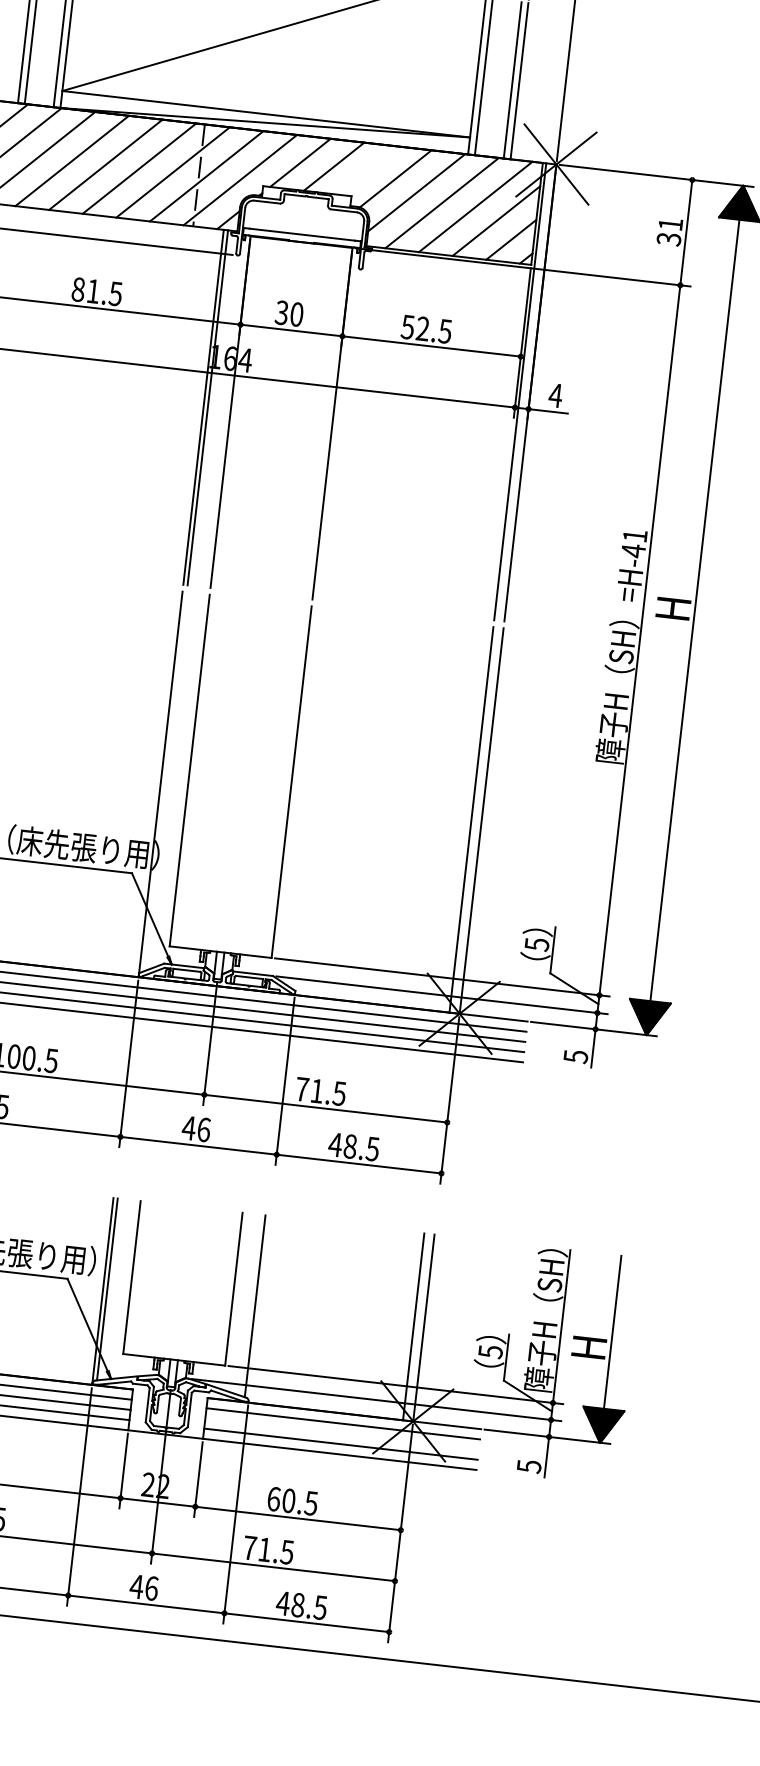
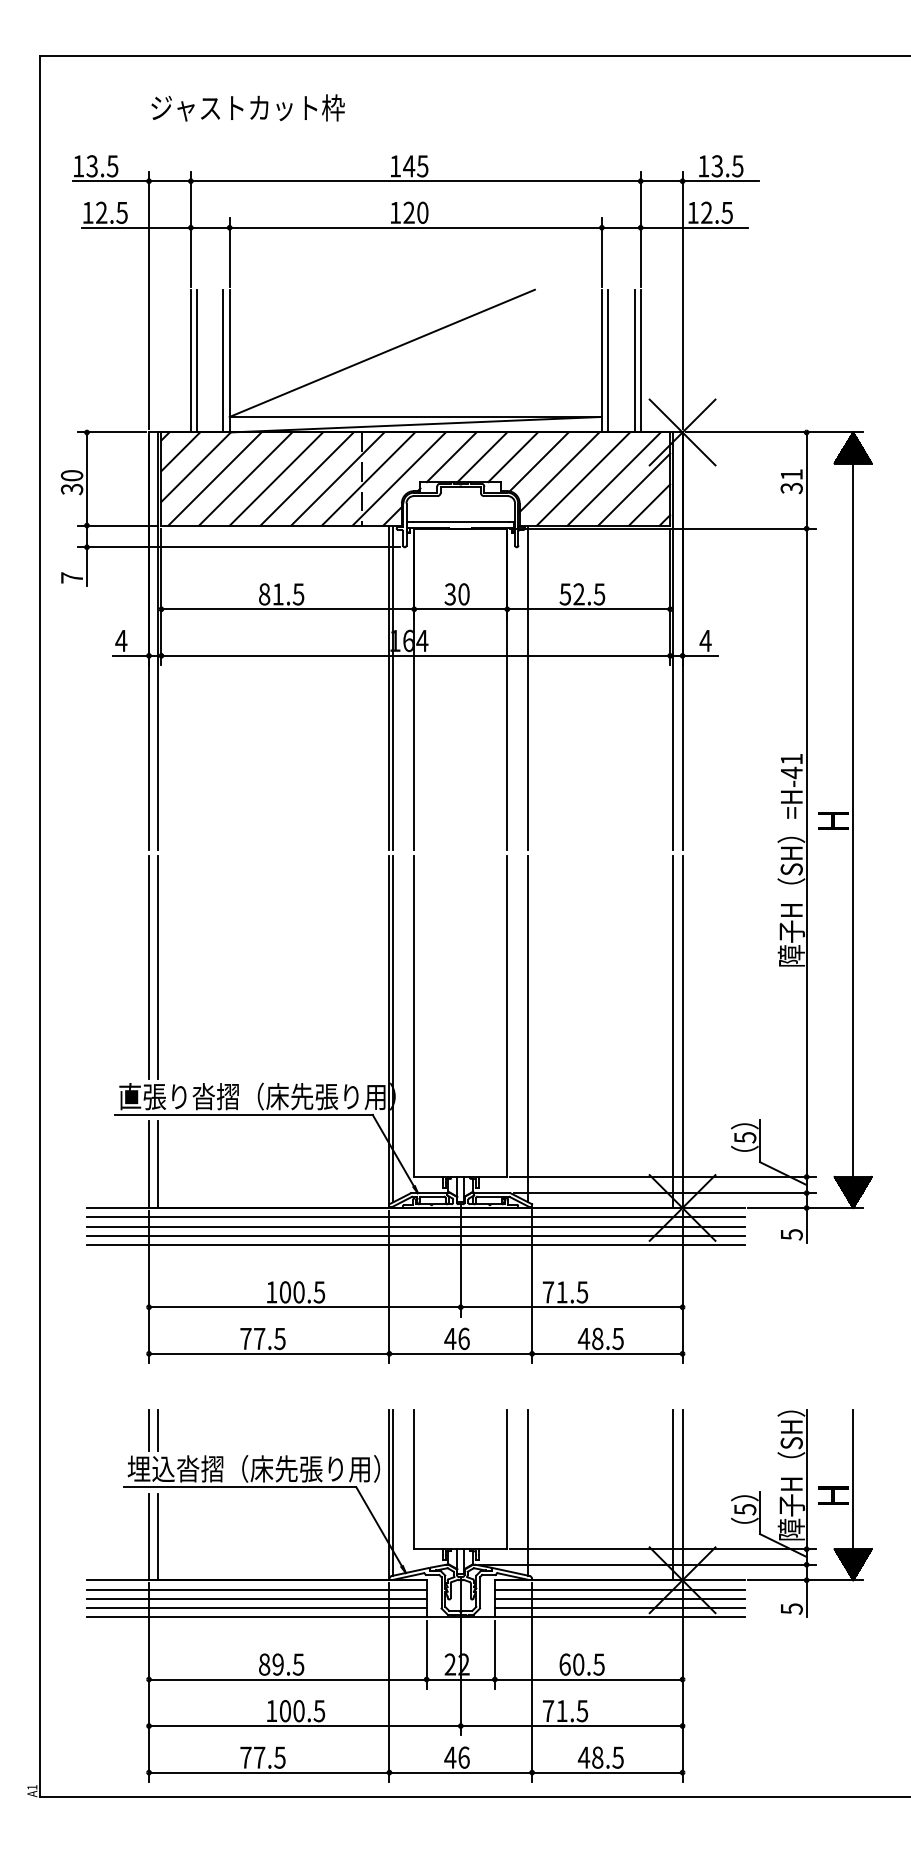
line: (367, 170) -> (512, 457), added
line: (355, 424) -> (528, 687), added
line: (165, 781) -> (393, 1028), added
line: (313, 798) -> (528, 1028), added
line: (341, 1433) -> (619, 1598), added

